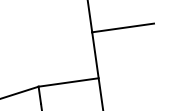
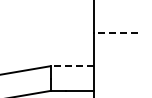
line: (122, 28) -> (115, 33), solid -> dashed
line: (69, 82) -> (72, 66), solid -> dashed

